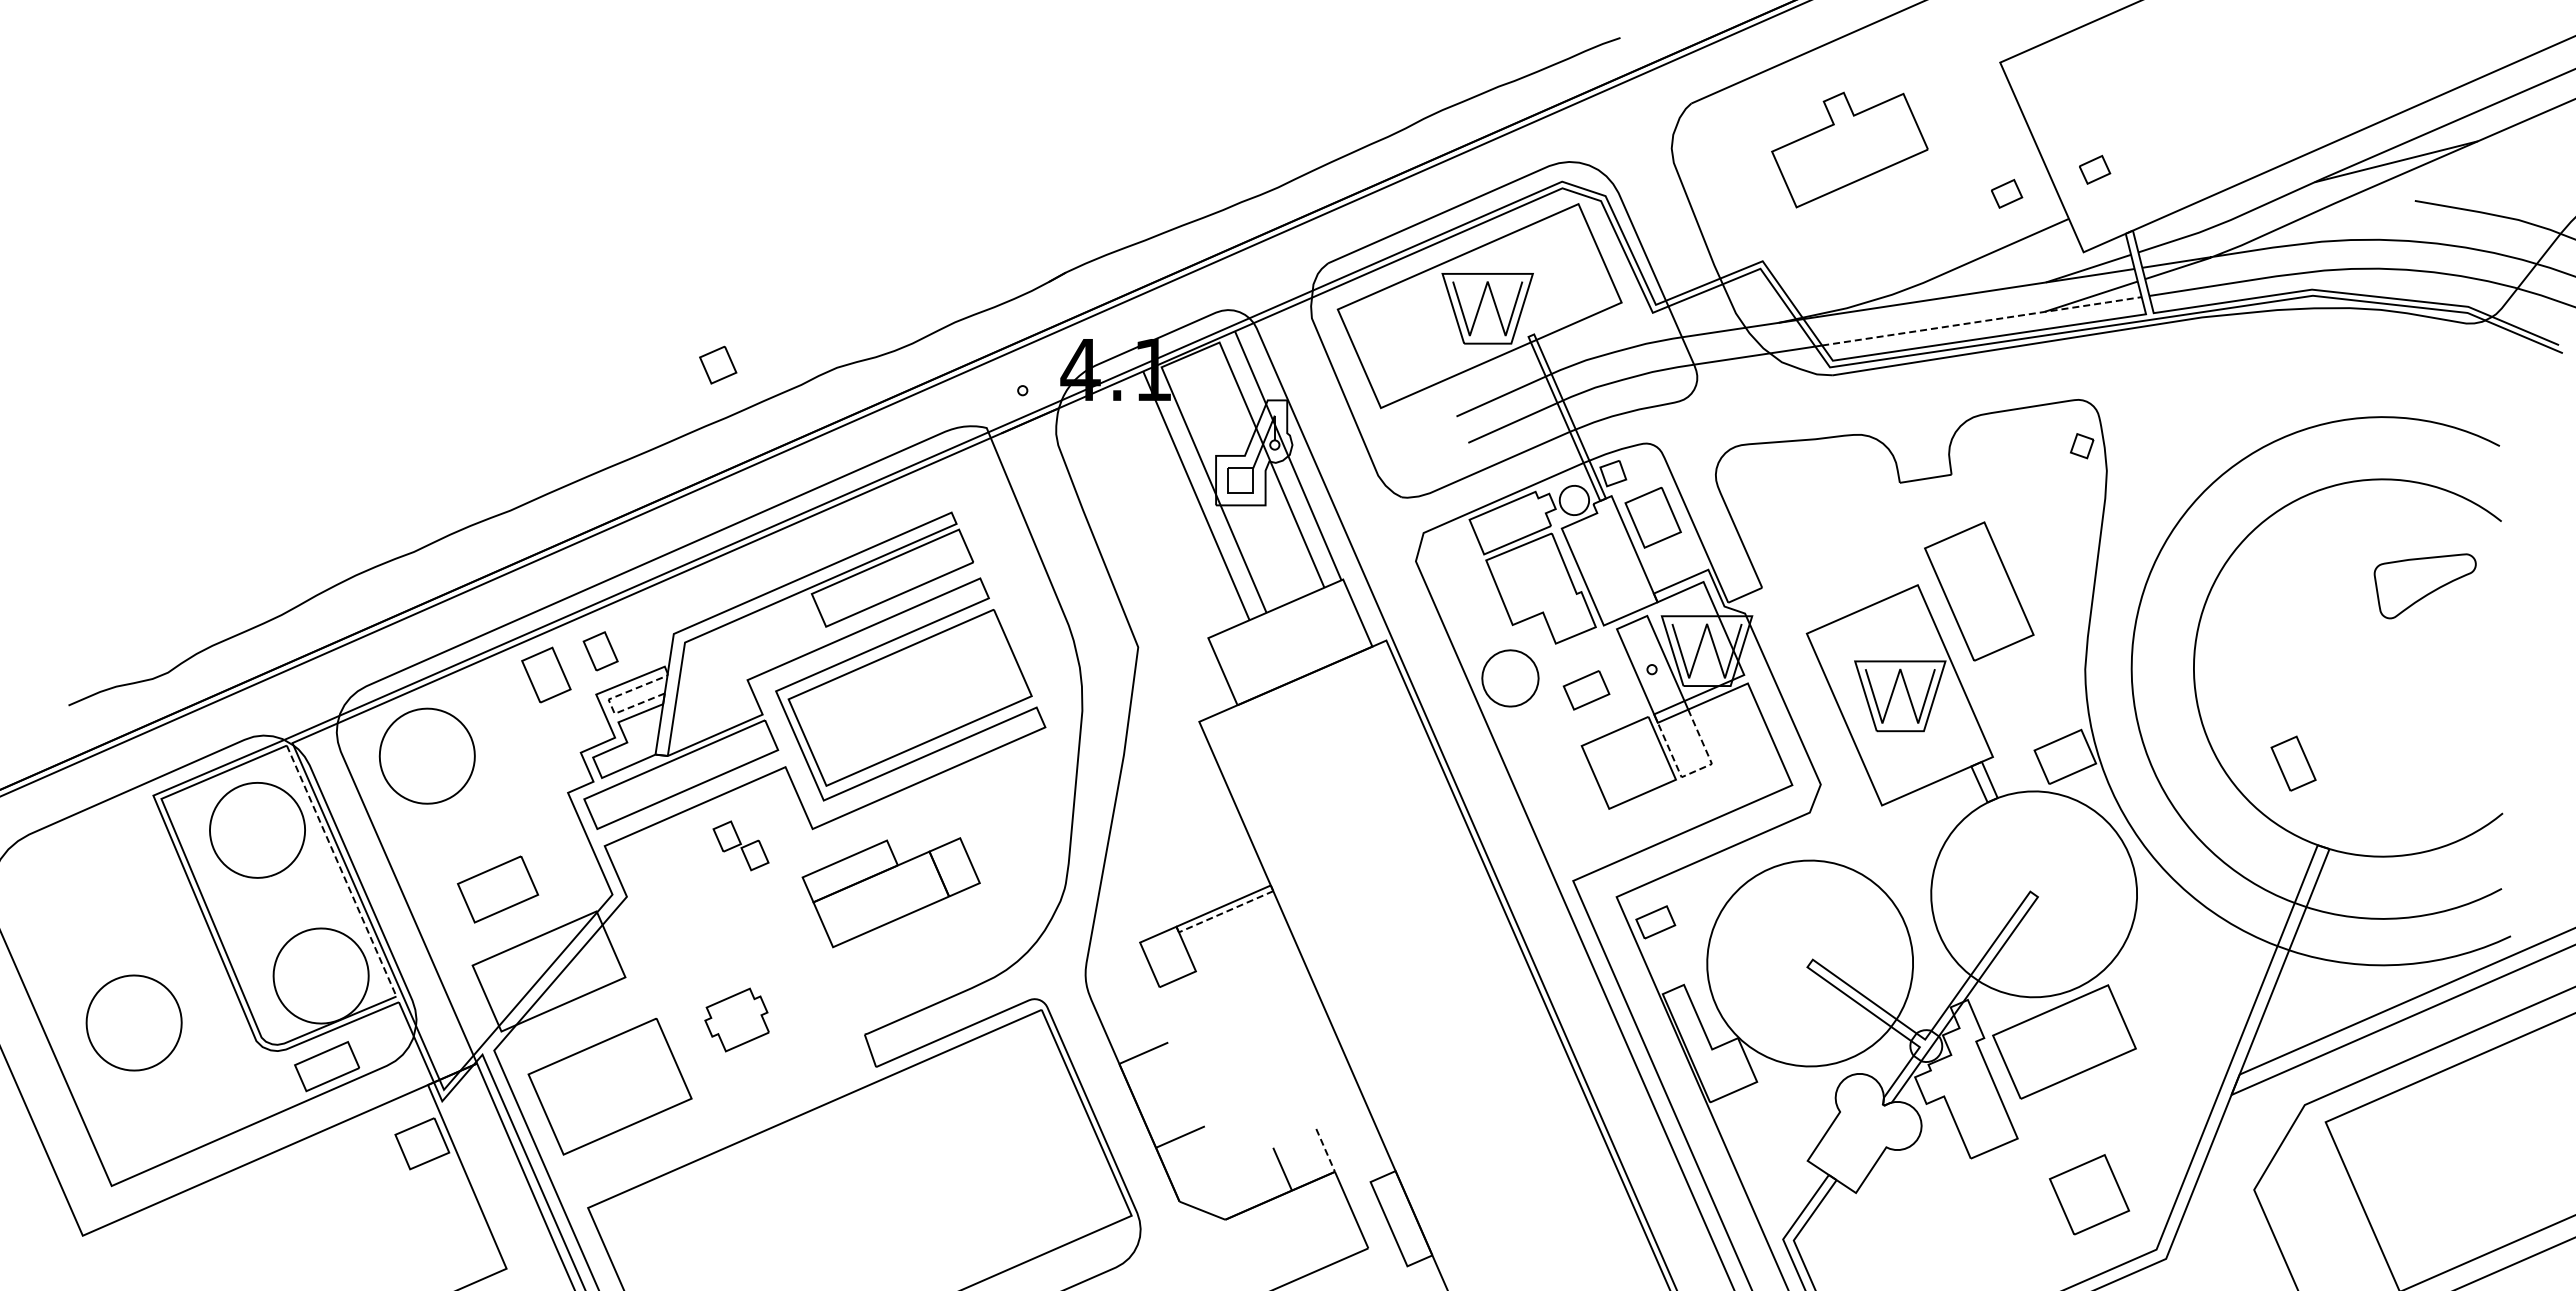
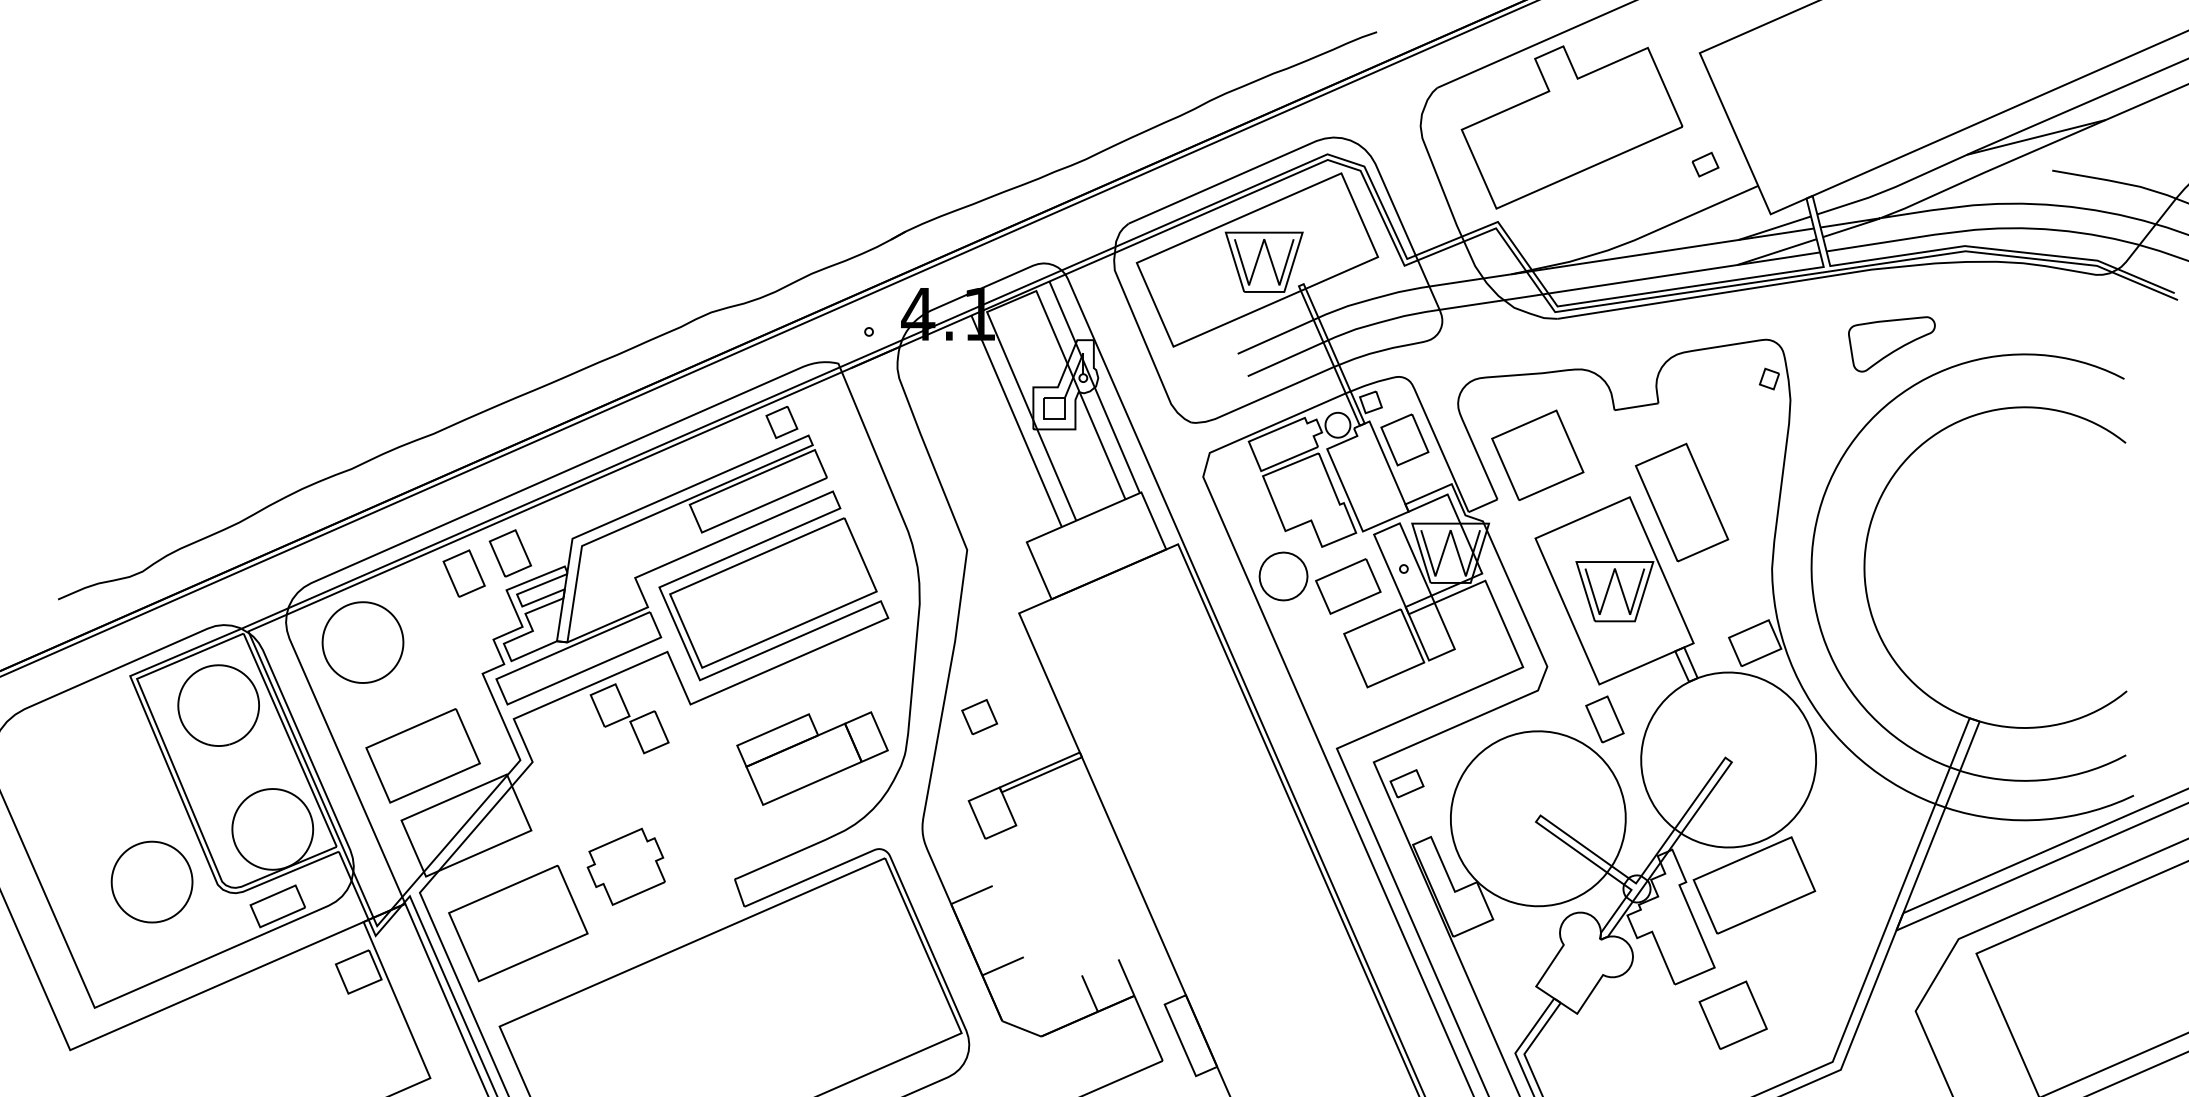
part: (1849, 149) -> (1571, 126), size x1.67
part: (2095, 169) -> (1780, 143), removed
line: (1984, 321) -> (1686, 273), dashed -> solid
part: (718, 364) -> (782, 421), moved
part: (1809, 535) -> (1537, 455), added
part: (2424, 586) -> (1891, 344), moved
part: (600, 651) -> (510, 553), size x1.43
part: (1586, 690) -> (1348, 586), size x1.67
line: (609, 702) -> (517, 596), dashed -> solid
part: (2293, 763) -> (1604, 719), moved
line: (1696, 770) -> (1441, 654), dashed -> solid
part: (1152, 843) -> (979, 716), added
part: (740, 845) -> (629, 718), size x1.67
line: (341, 871) -> (290, 740), dashed -> solid
part: (497, 889) -> (422, 755), size x1.67
part: (890, 892) -> (811, 758), moved
line: (1225, 911) -> (1041, 774), dashed -> solid
part: (736, 1019) -> (625, 866), size x1.43
part: (133, 1022) -> (151, 881), moved
line: (1325, 1150) -> (1126, 977), dashed -> solid
part: (2089, 1194) -> (1733, 1015), moved

